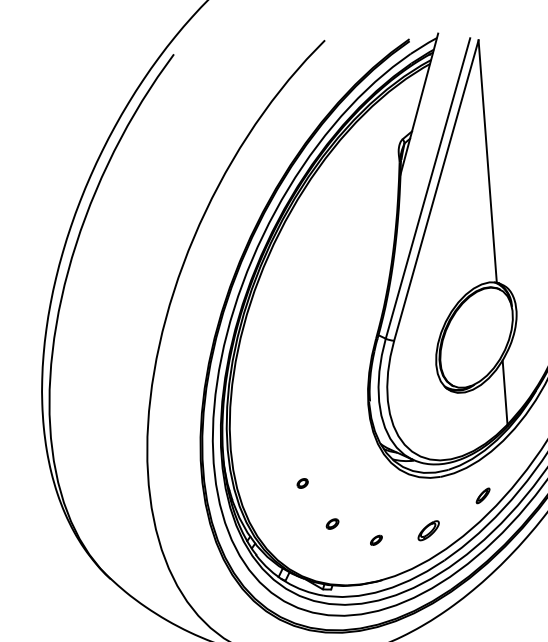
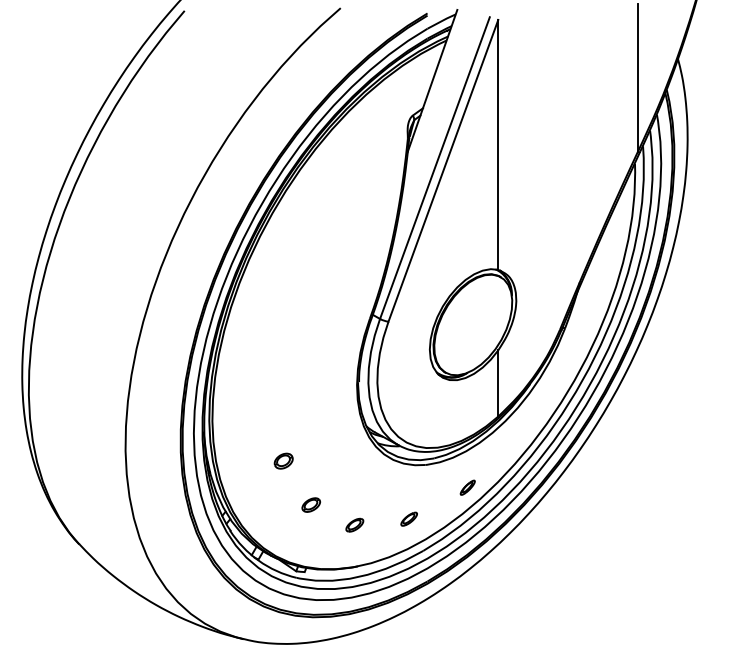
part: (302, 482) -> (283, 460), size x1.67
part: (331, 523) -> (310, 504), size x1.43
part: (427, 530) -> (408, 518), size x0.71
part: (376, 539) -> (354, 524), size x1.43

